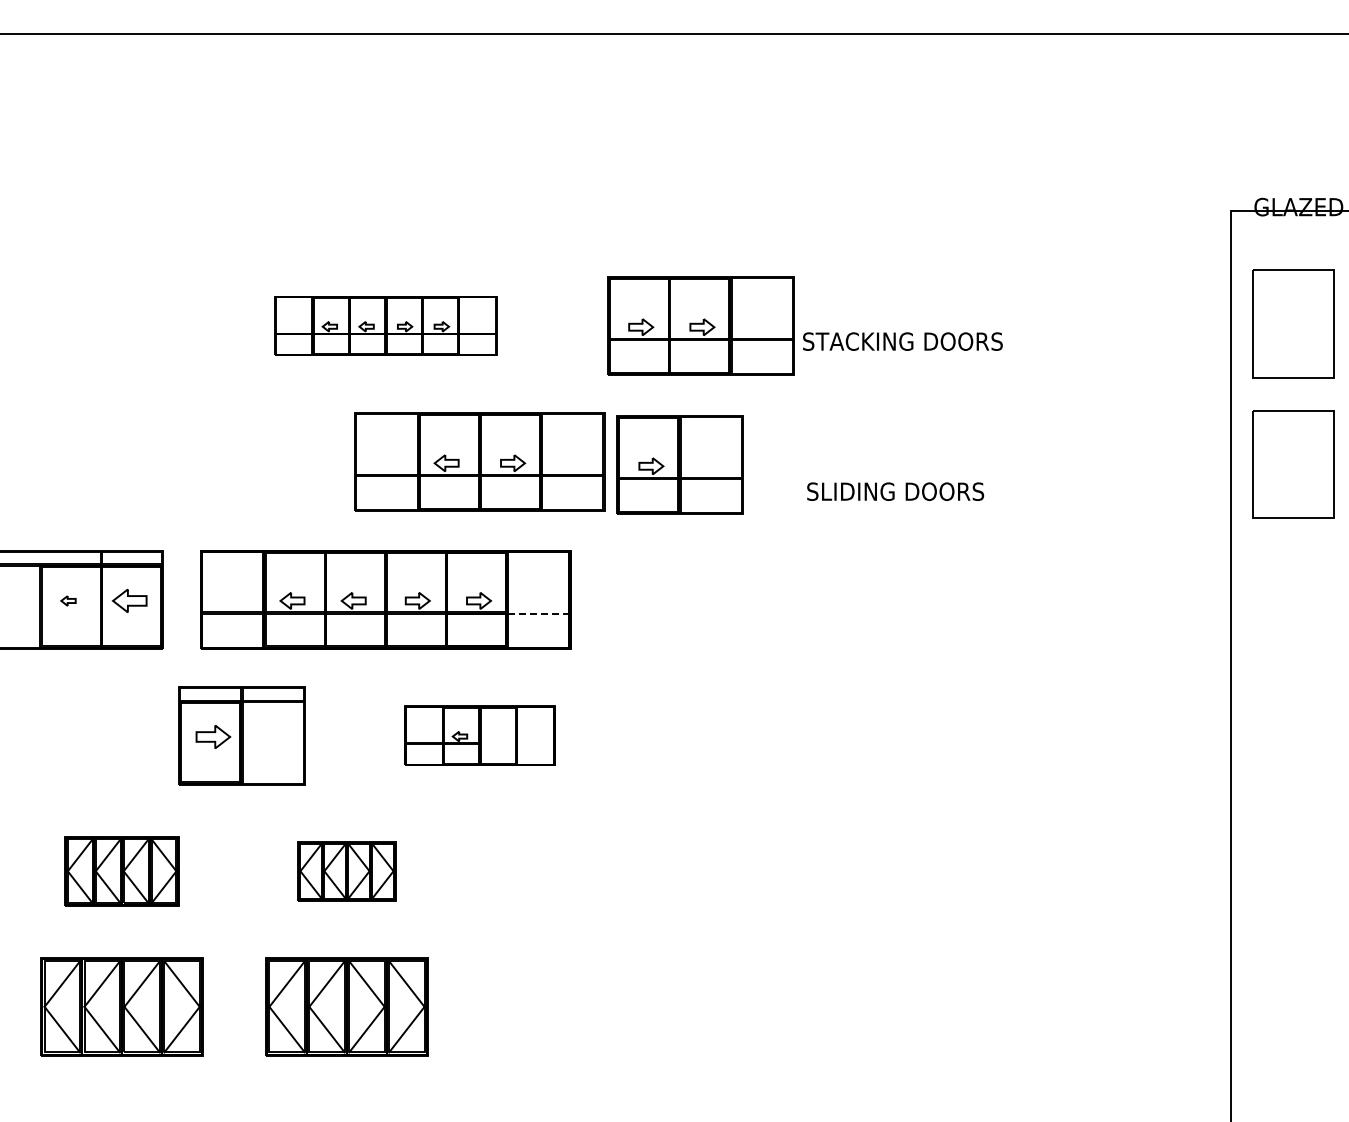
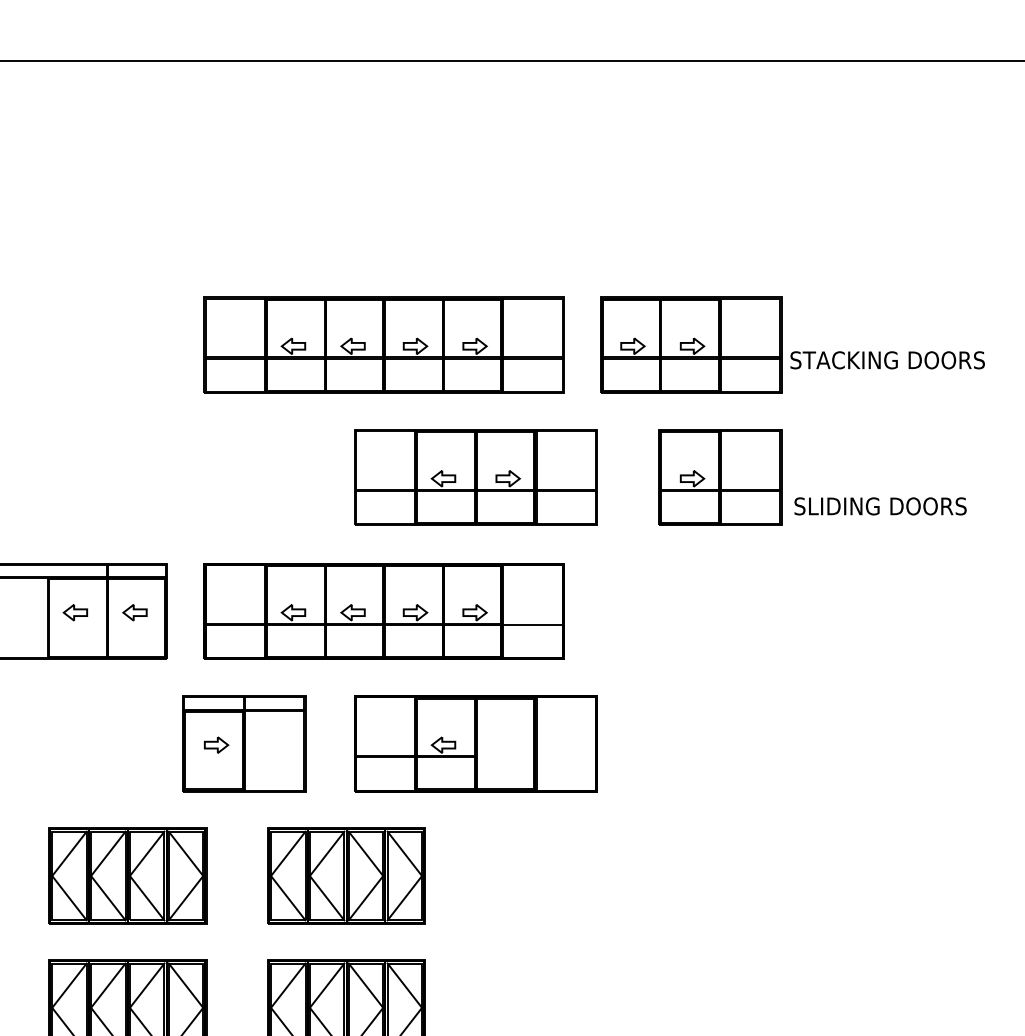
part: (385, 325) -> (384, 344), size x1.67
part: (679, 464) -> (719, 476), moved
part: (68, 600) -> (75, 612), size x1.67
part: (129, 600) -> (134, 612), size x0.71
line: (538, 613) -> (532, 624), dashed -> solid
part: (479, 735) -> (475, 743), size x1.67
part: (213, 736) -> (216, 744), size x0.71
part: (121, 870) -> (127, 875), size x1.43
part: (346, 870) -> (346, 875), size x1.67

